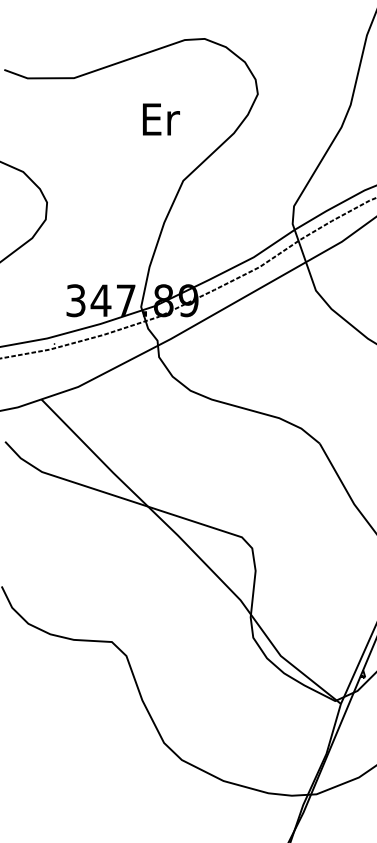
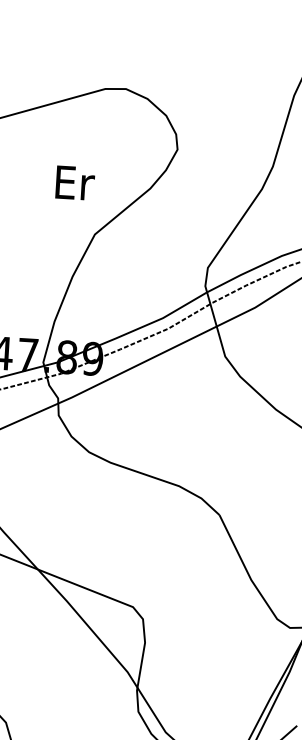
text: (161, 119) -> (75, 183), moved

